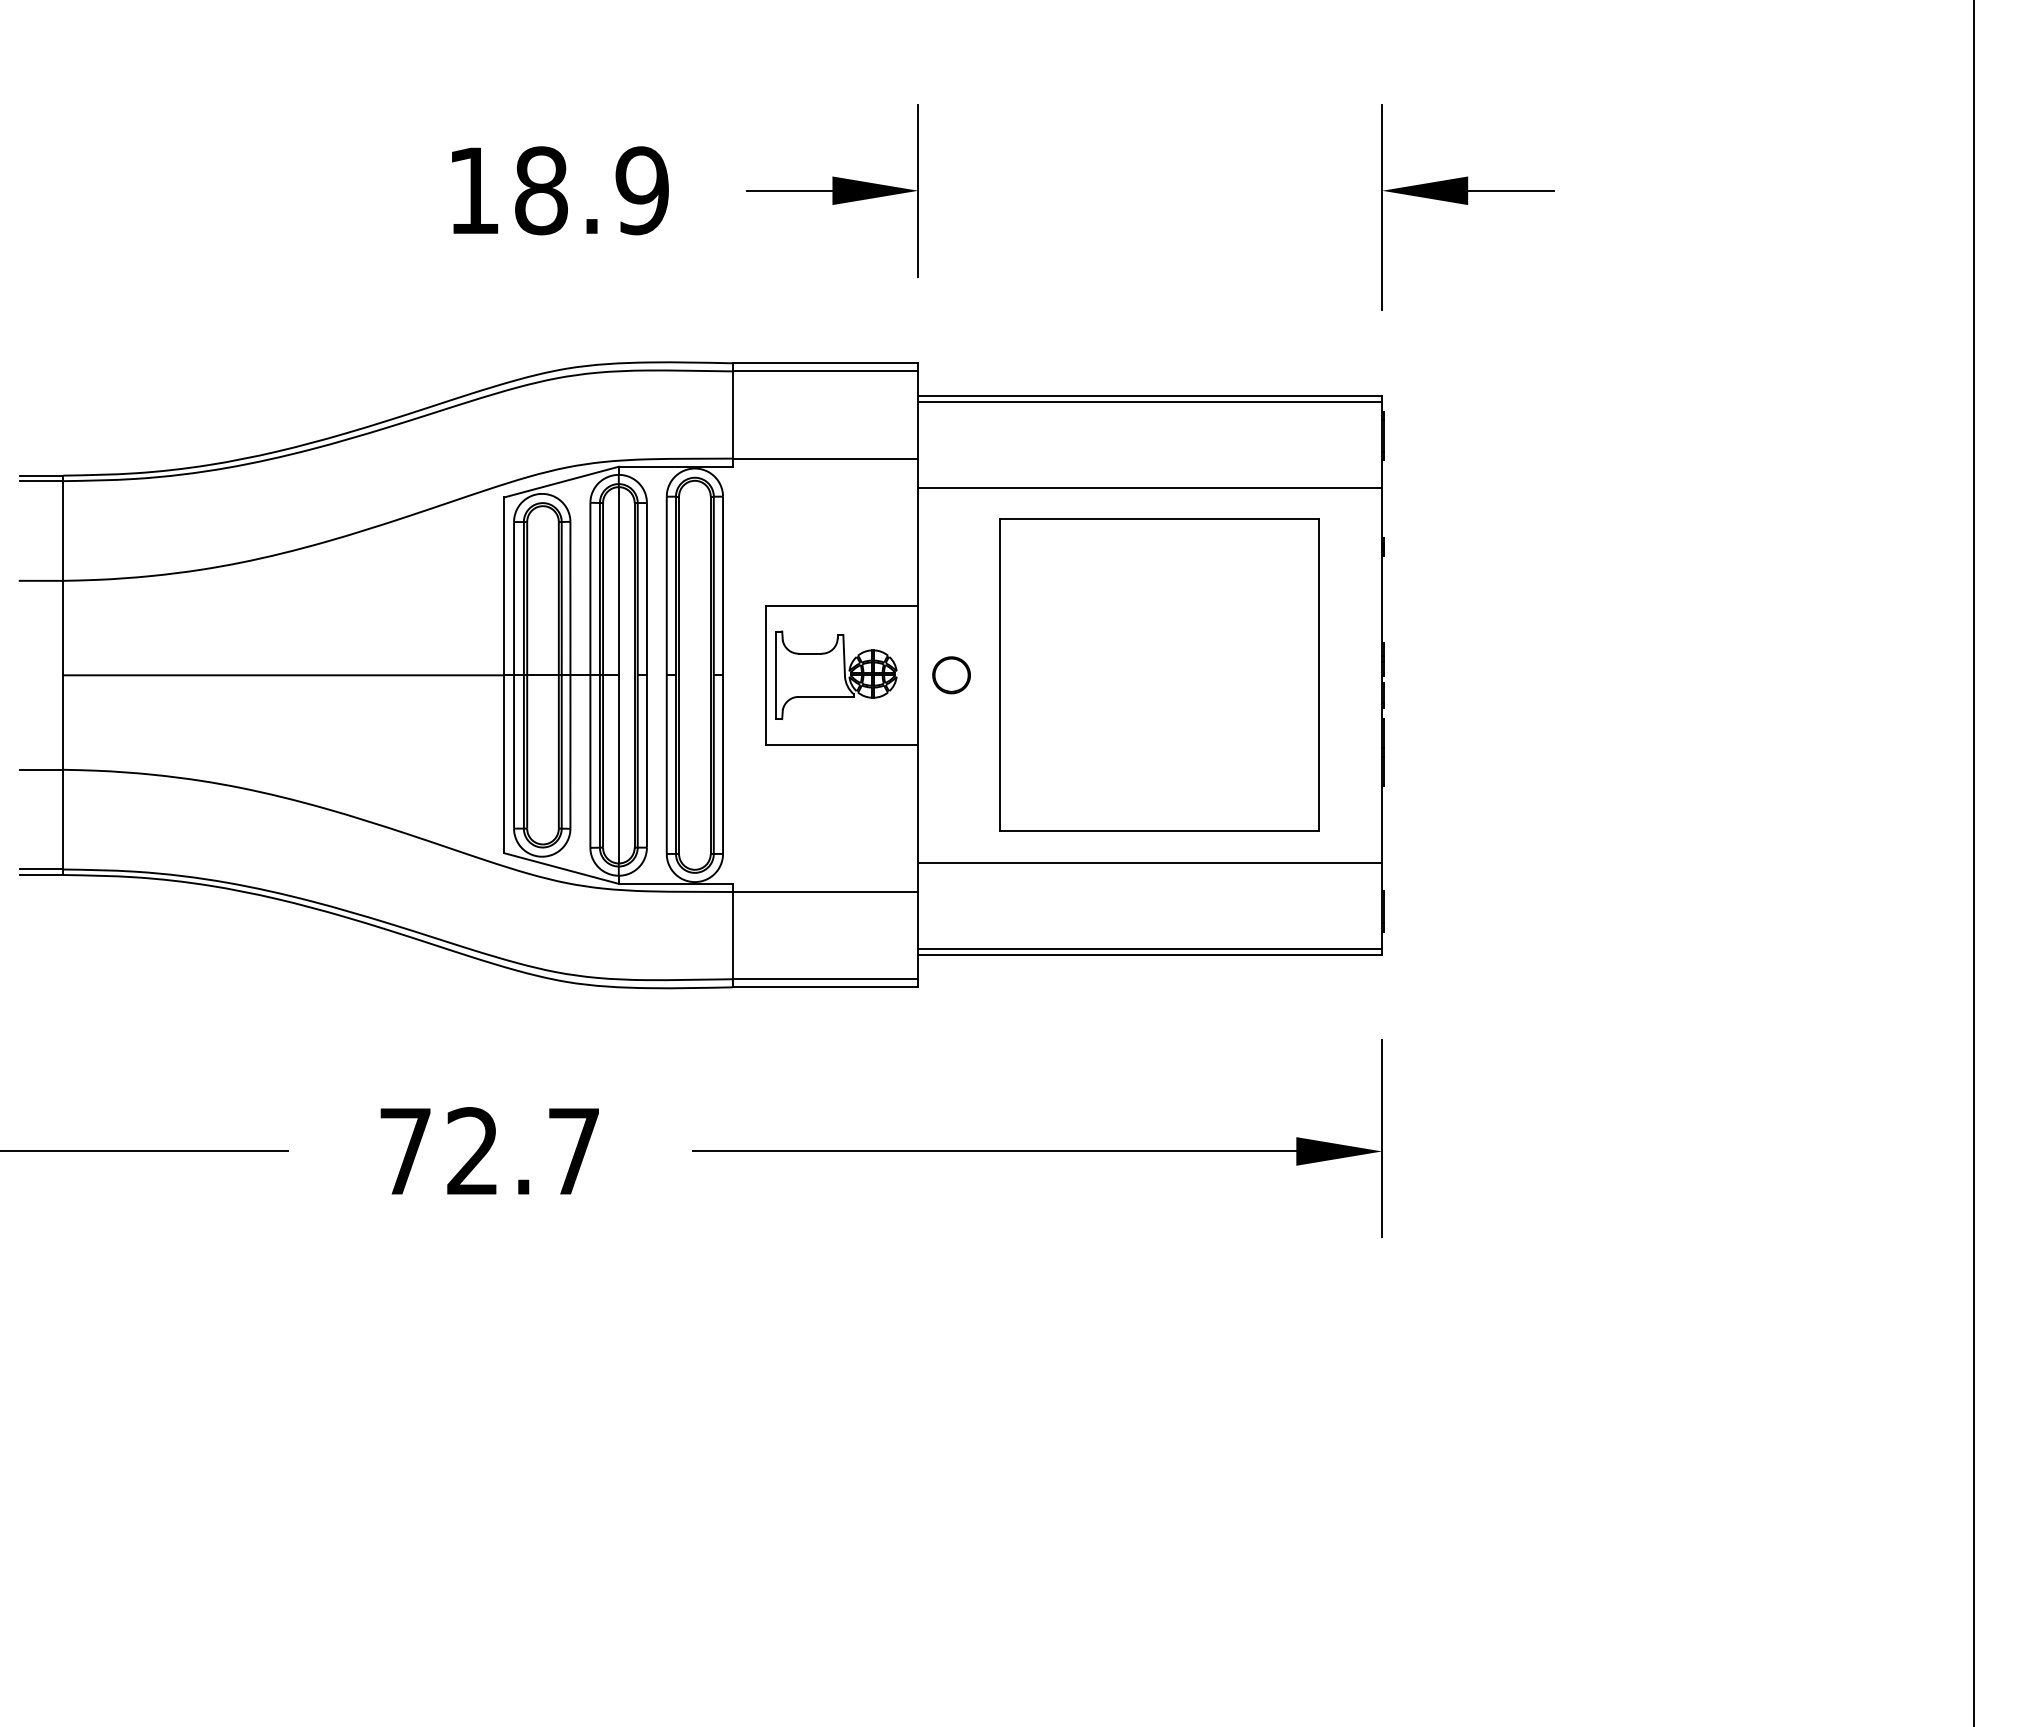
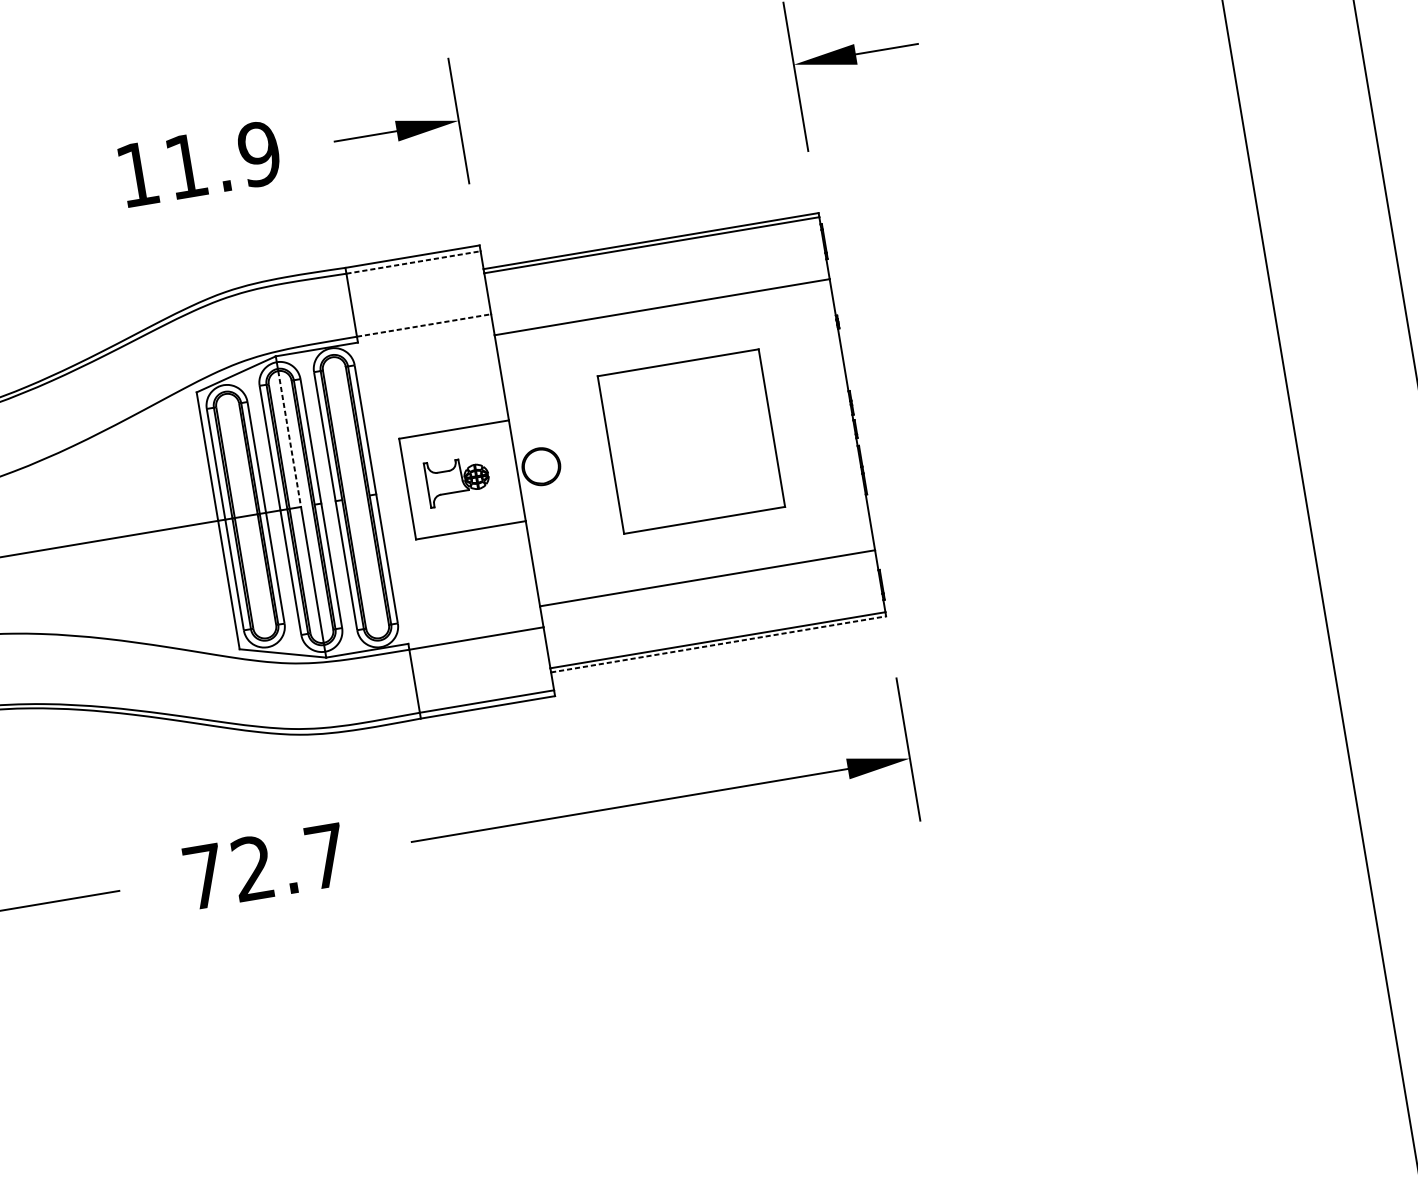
text: (541, 190) -> (186, 166), 18.9 -> 11.9
line: (825, 371) -> (413, 262), solid -> dashed
line: (825, 458) -> (424, 325), solid -> dashed
line: (618, 581) -> (289, 439), solid -> dashed
part: (836, 674) -> (458, 480), size x0.7
part: (1159, 674) -> (691, 441), size x0.7
part: (951, 675) -> (541, 466), size x1.4
line: (1150, 954) -> (718, 644), solid -> dashed

